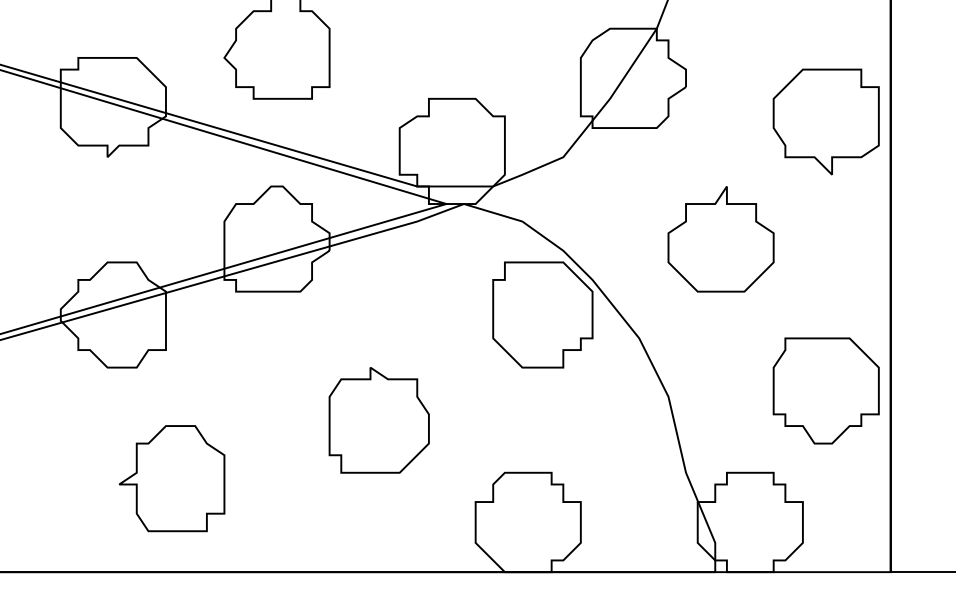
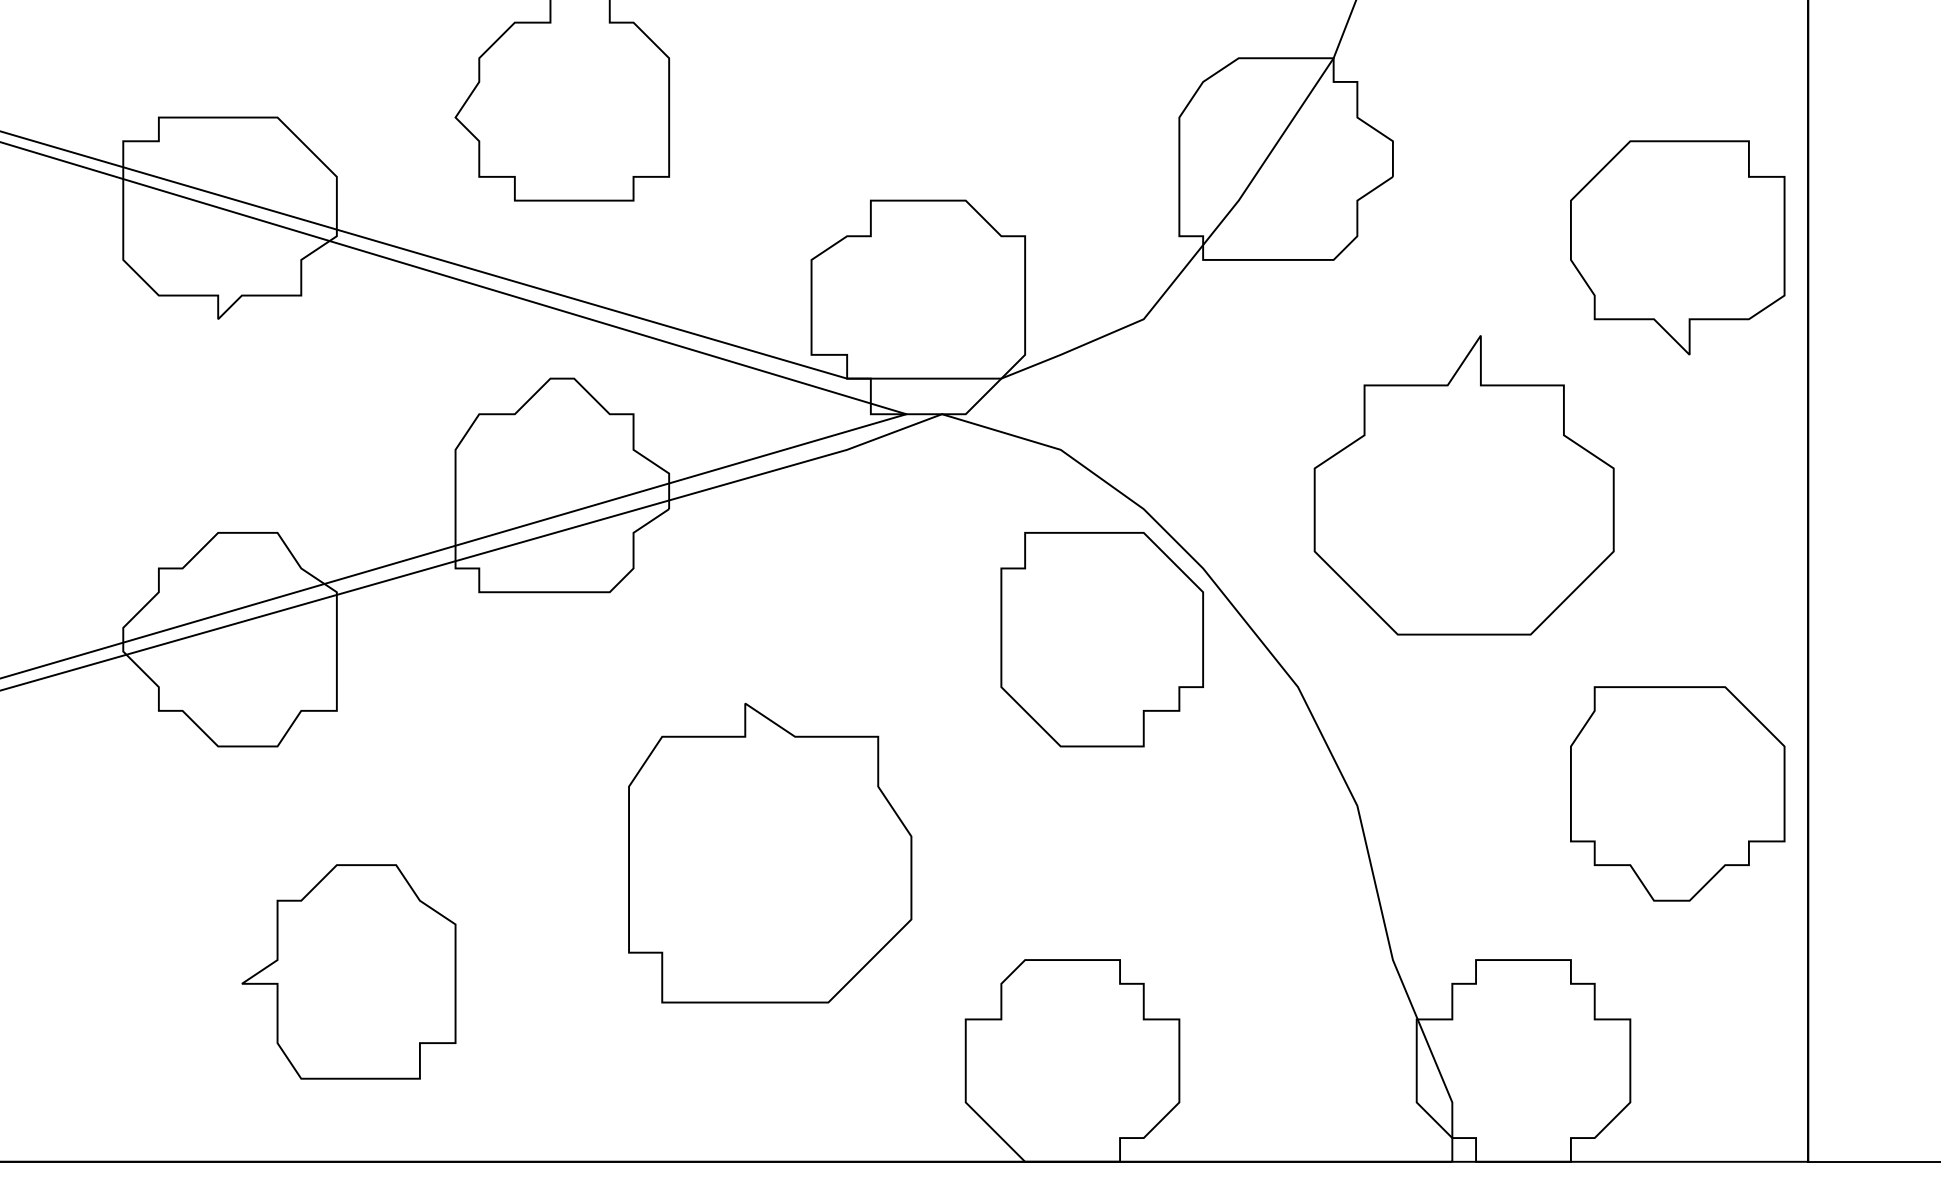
part: (720, 239) -> (1462, 486), size x1.4
part: (378, 420) -> (768, 853), size x1.4

